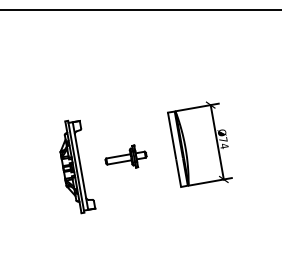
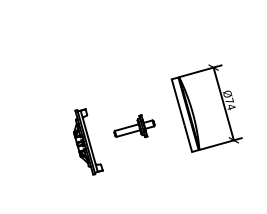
part: (77, 166) -> (86, 141), size x0.71

